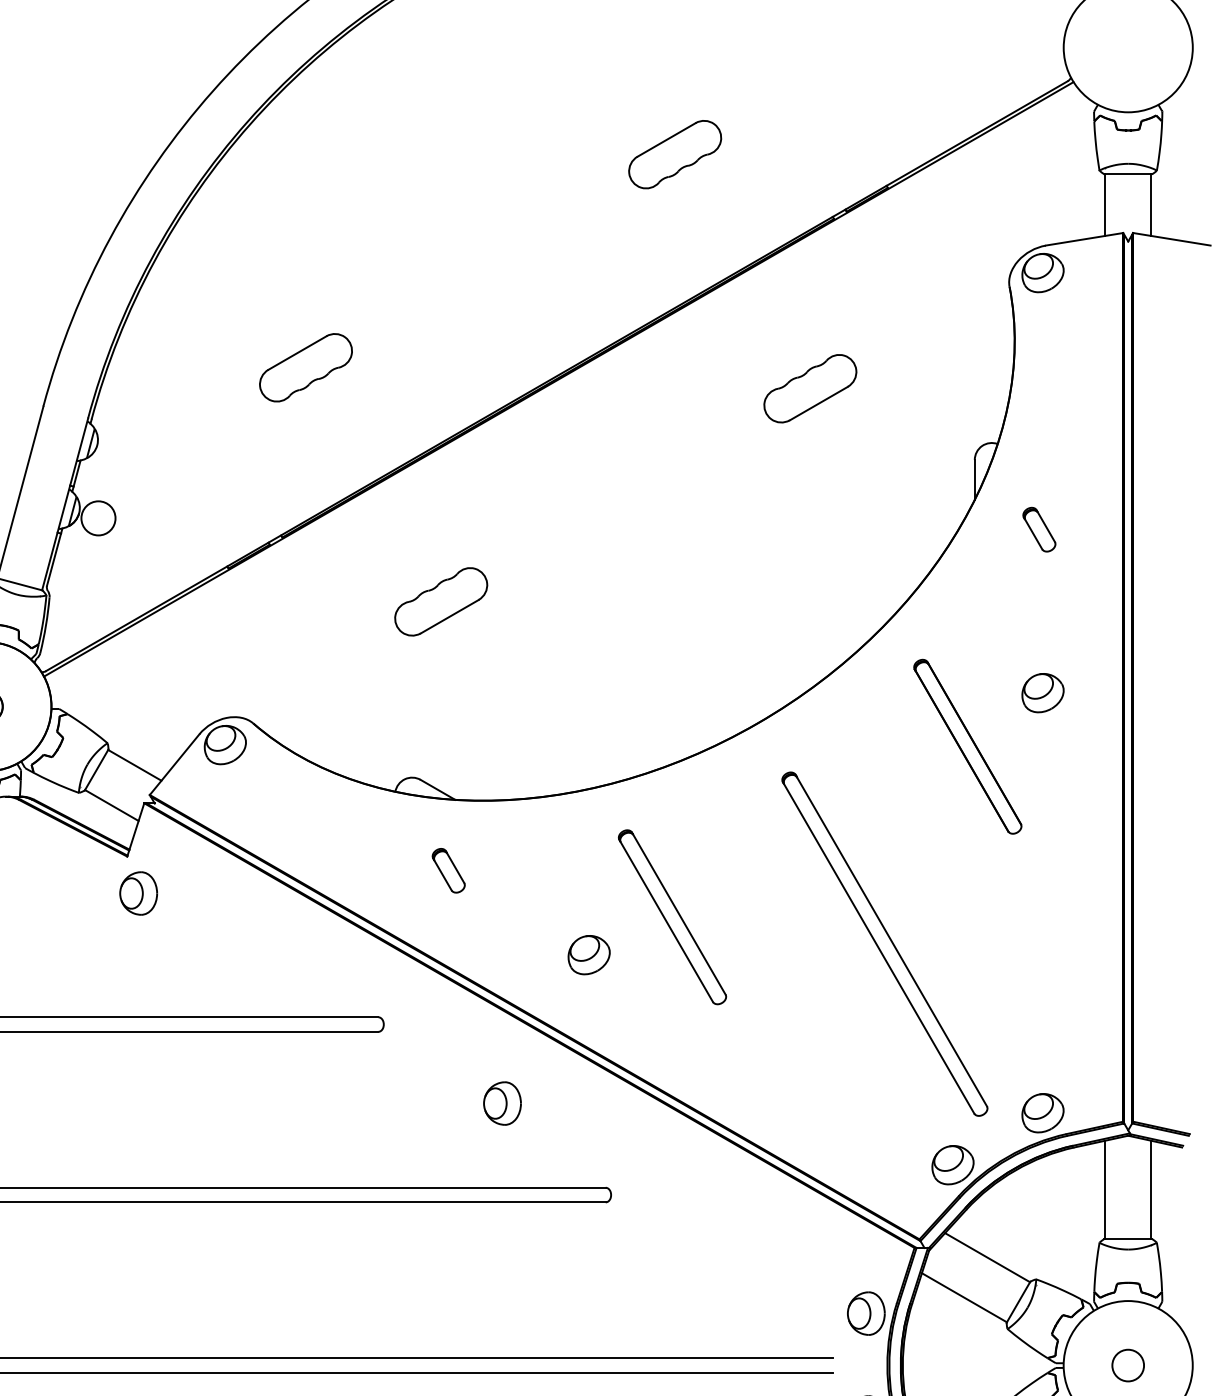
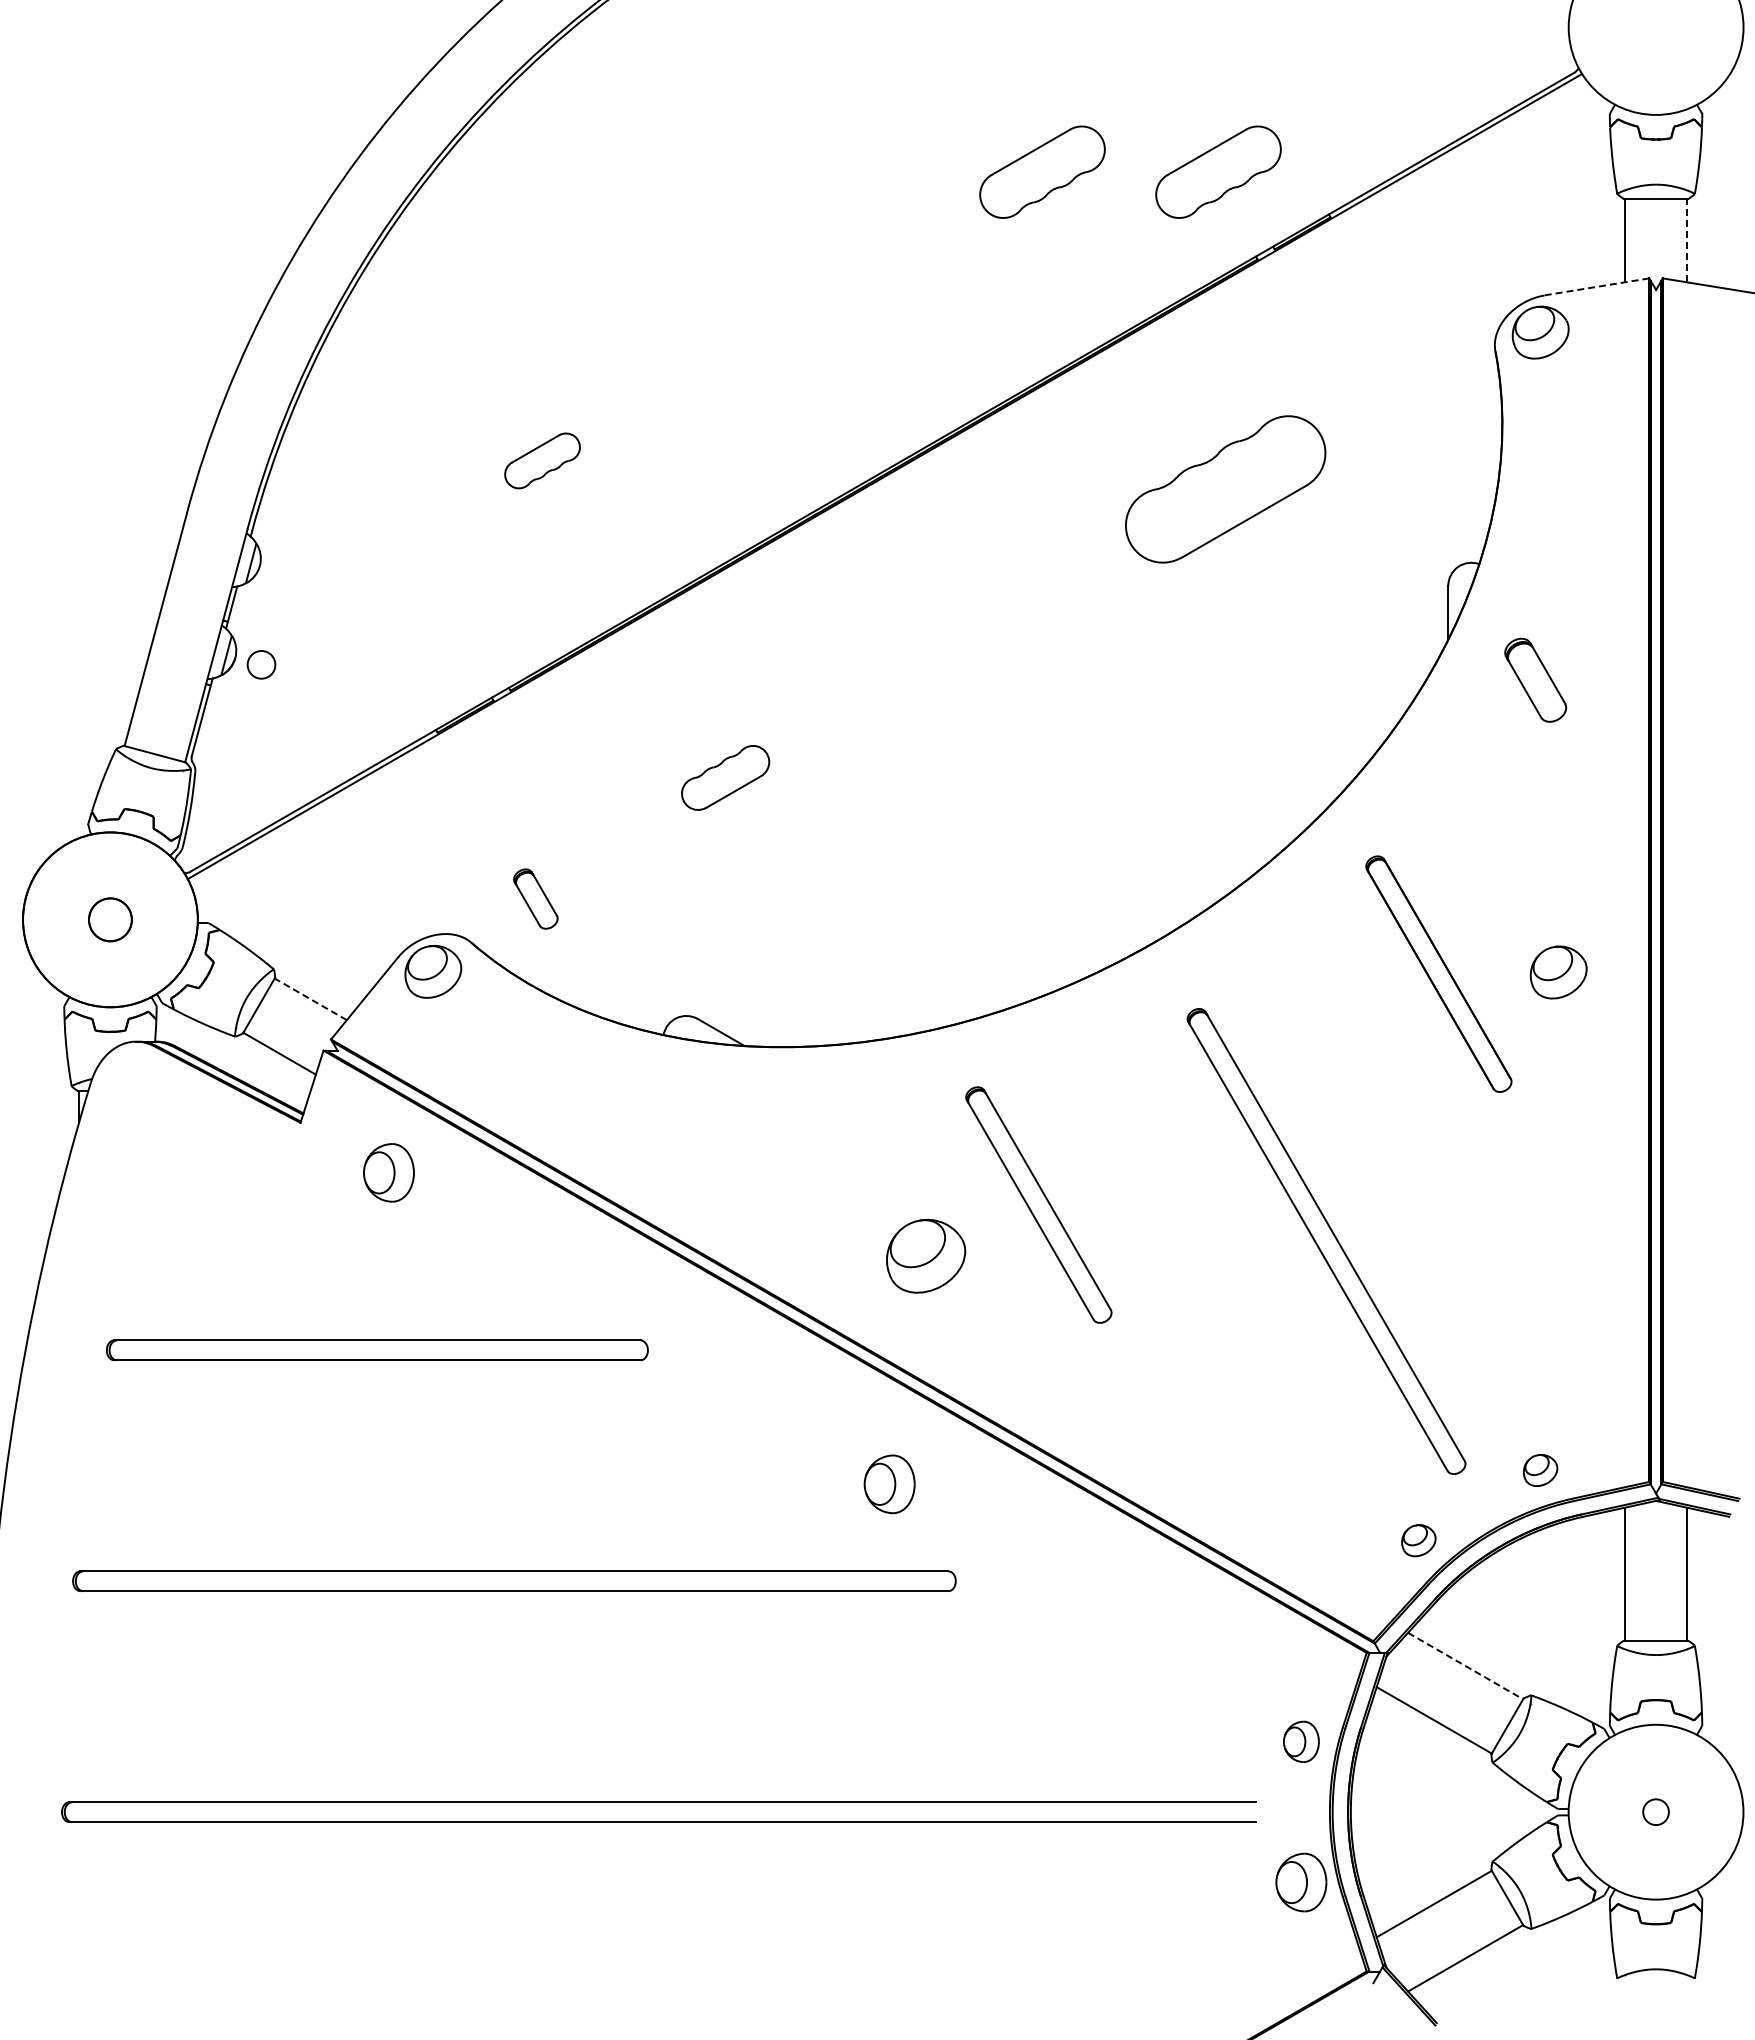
part: (805, 154) -> (1218, 171), added
line: (1151, 205) -> (1687, 240), solid -> dashed
line: (1084, 239) -> (1596, 286), solid -> dashed
part: (305, 367) -> (542, 460), size x0.6
part: (810, 388) -> (1225, 488), size x1.6
circle: (98, 518) -> (261, 664), size x0.6
part: (1039, 529) -> (1535, 679), size x1.4
part: (441, 601) -> (725, 777), size x0.7
part: (1042, 693) -> (1558, 972), moved
line: (134, 765) -> (310, 999), solid -> dashed
part: (448, 870) -> (535, 898), moved
part: (138, 893) -> (388, 1172), moved
part: (588, 955) -> (925, 1256), size x1.4
part: (502, 1103) -> (889, 1484), moved
part: (1042, 1113) -> (1540, 1470), size x0.6
part: (952, 1164) -> (1418, 1540), size x0.6
line: (988, 1258) -> (1466, 1666), solid -> dashed
part: (866, 1313) -> (1301, 1741), size x0.7
circle: (1127, 1365) -> (1655, 1811), size x0.6

